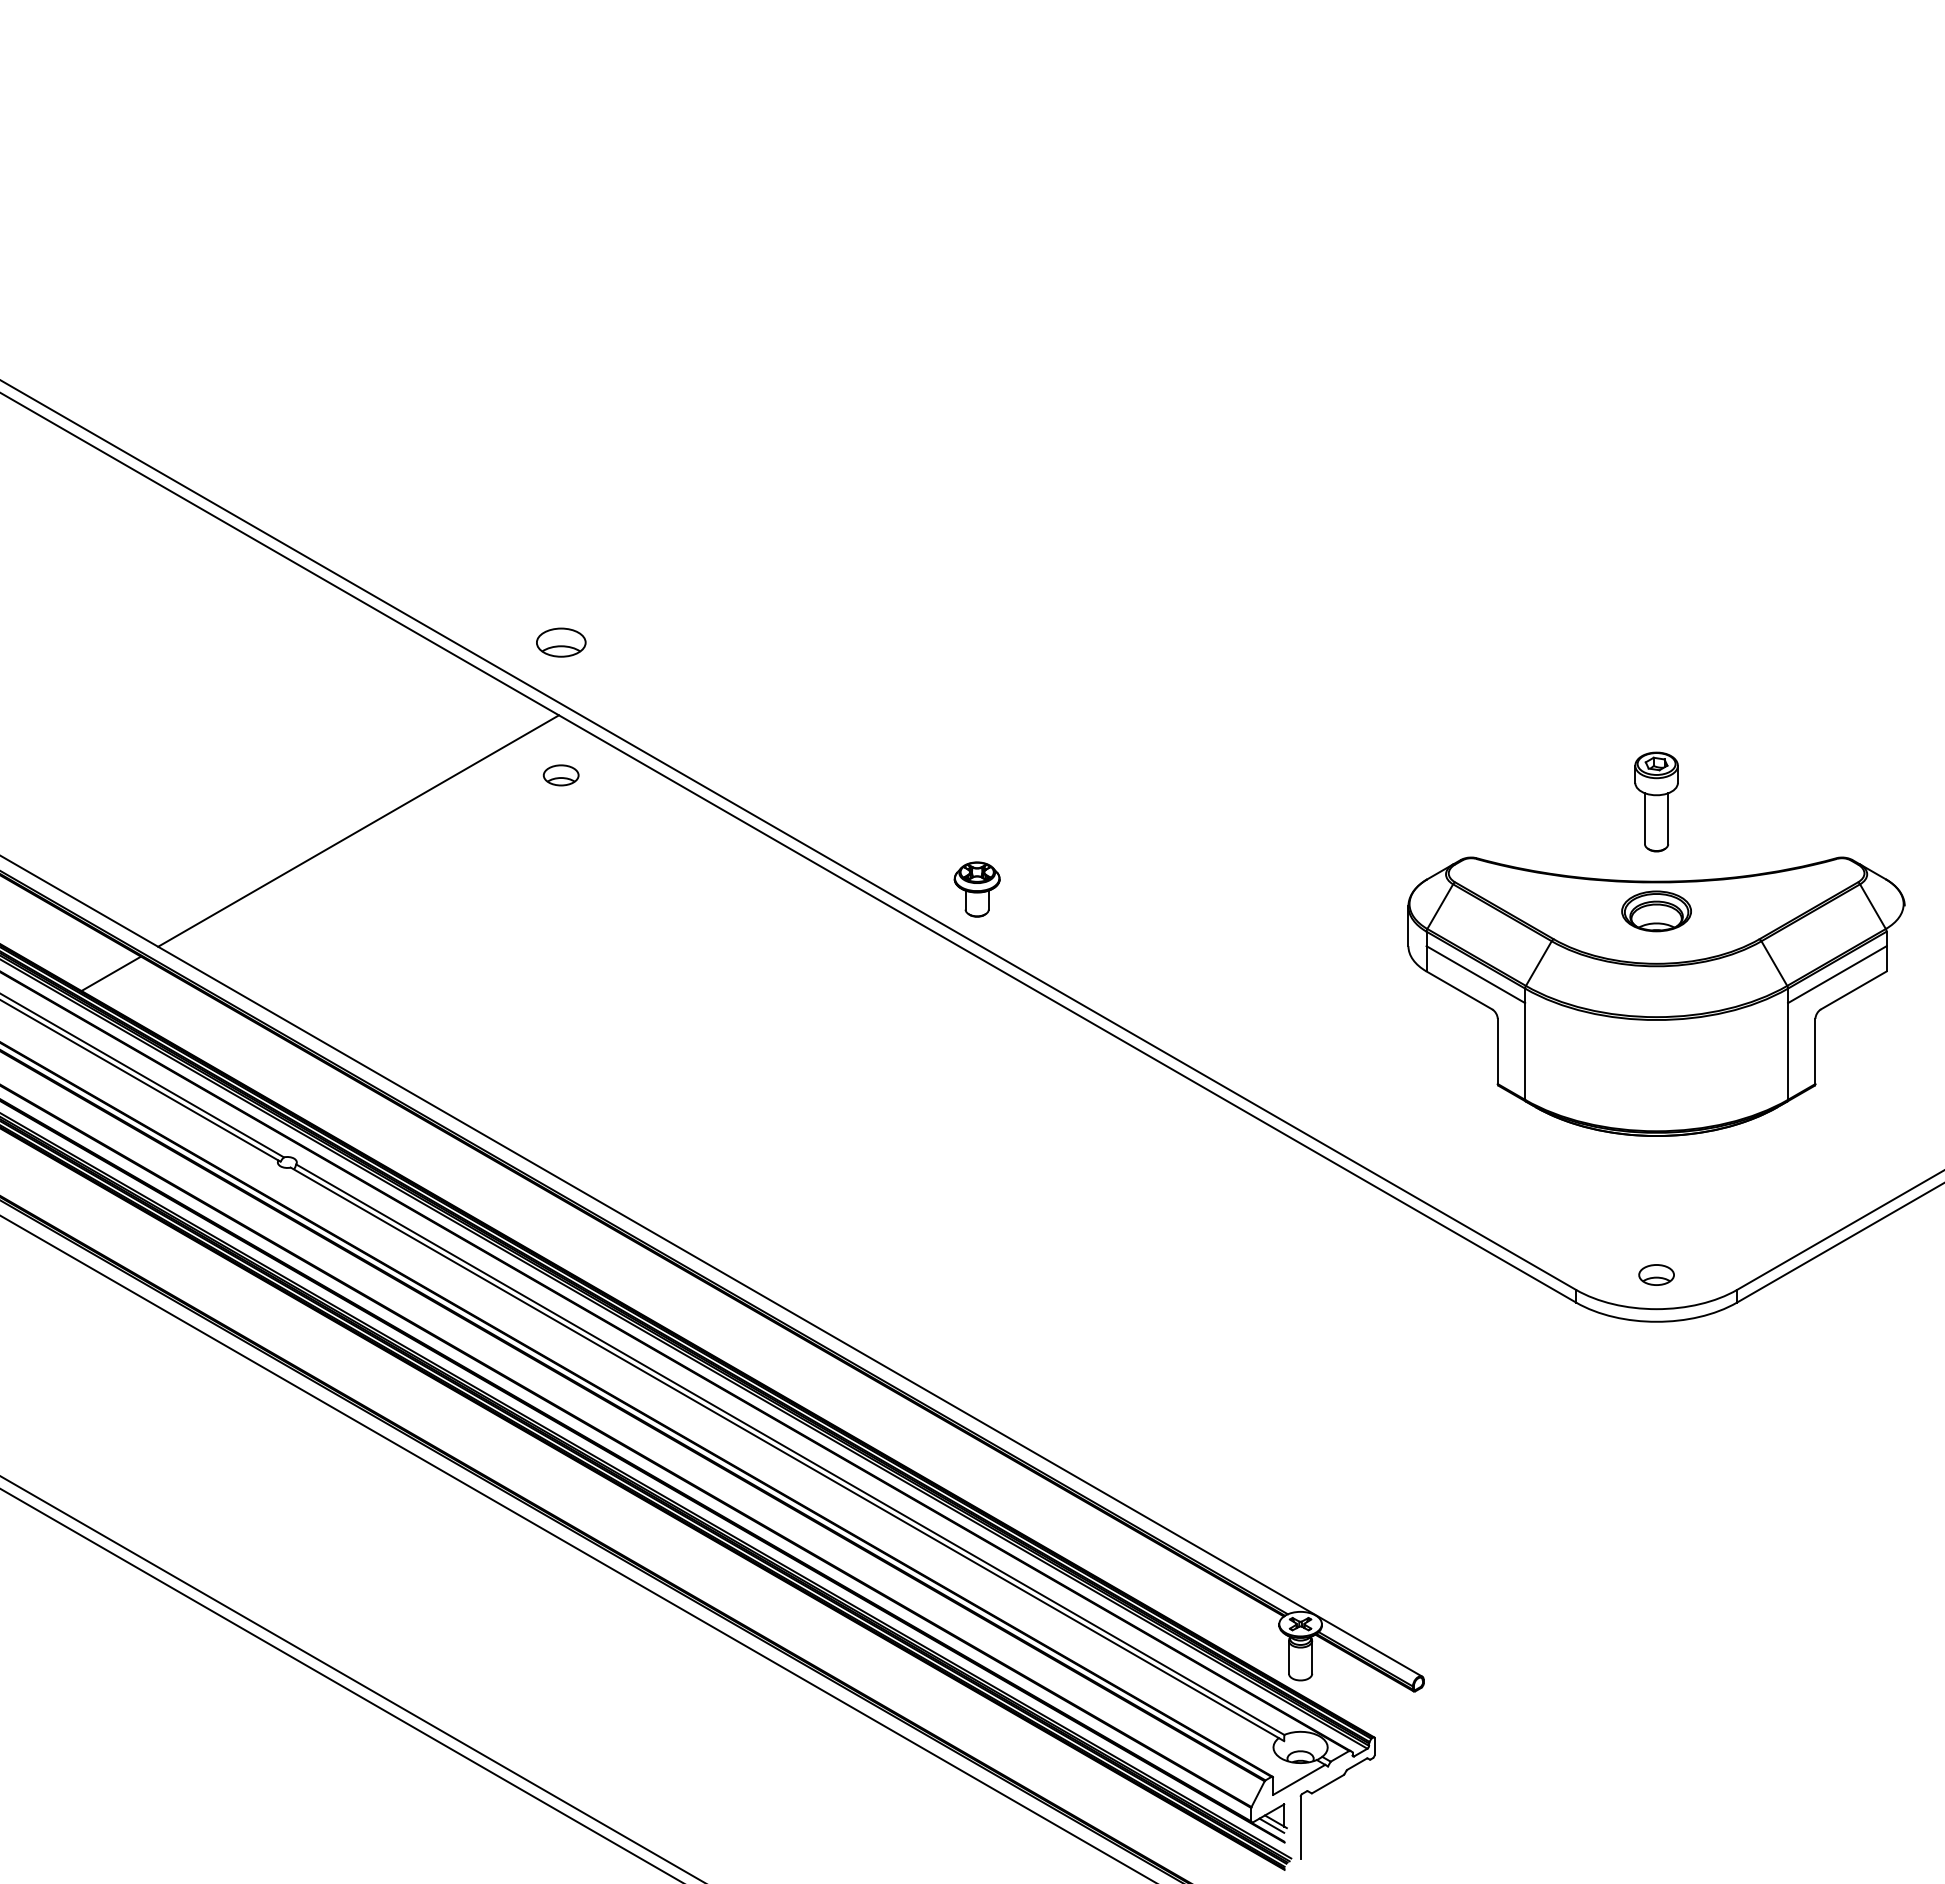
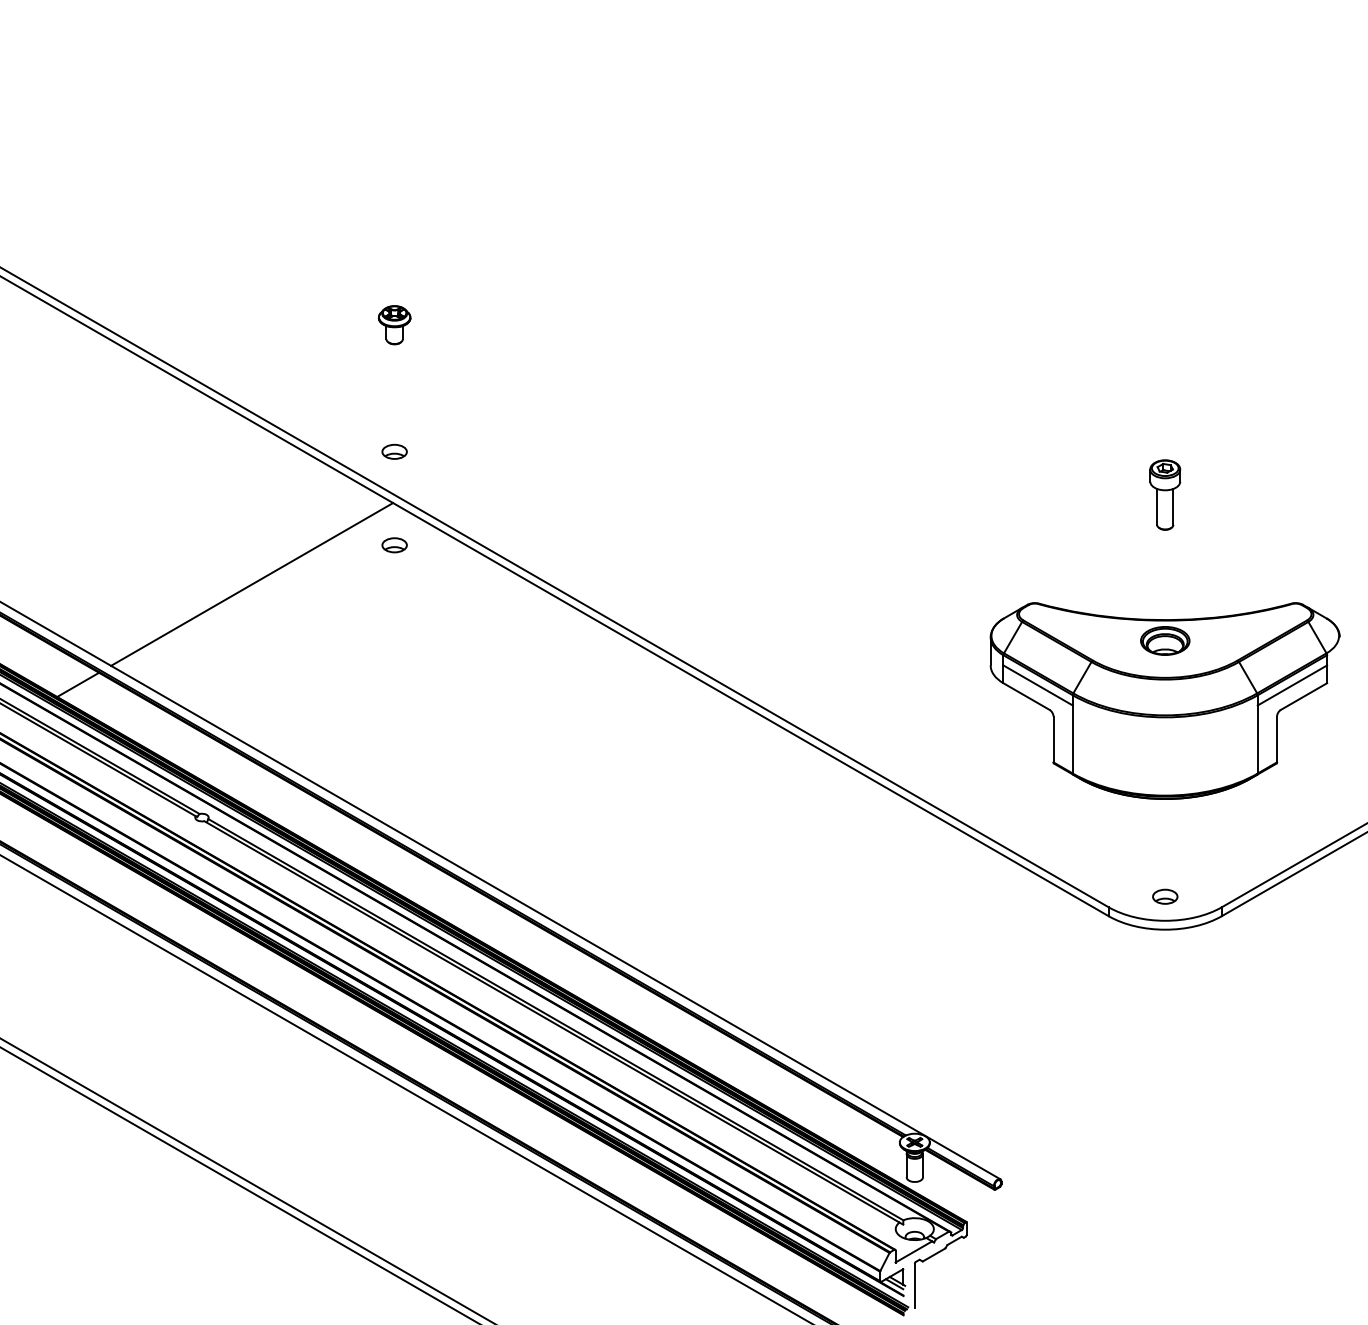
part: (560, 642) -> (394, 451), size x0.71
part: (1656, 801) -> (1165, 494), moved
part: (976, 889) -> (394, 325), moved

